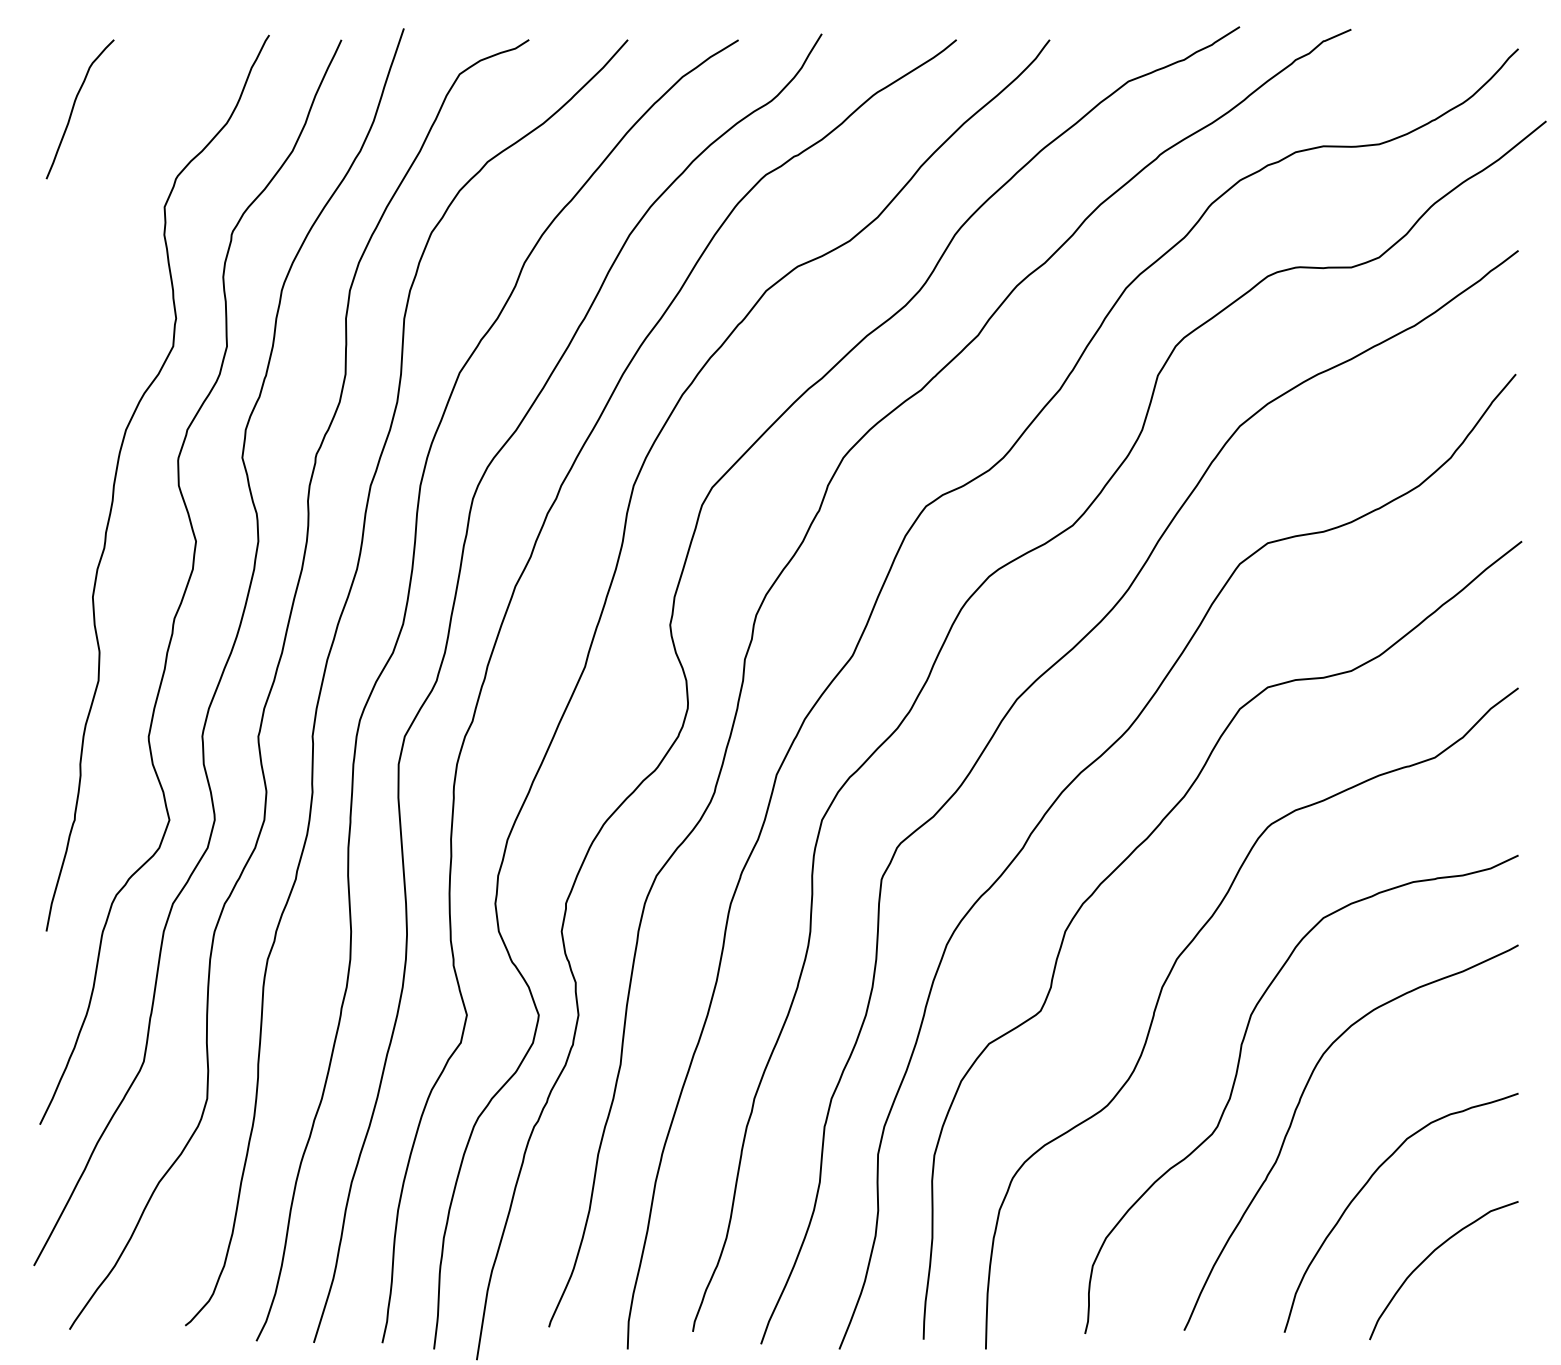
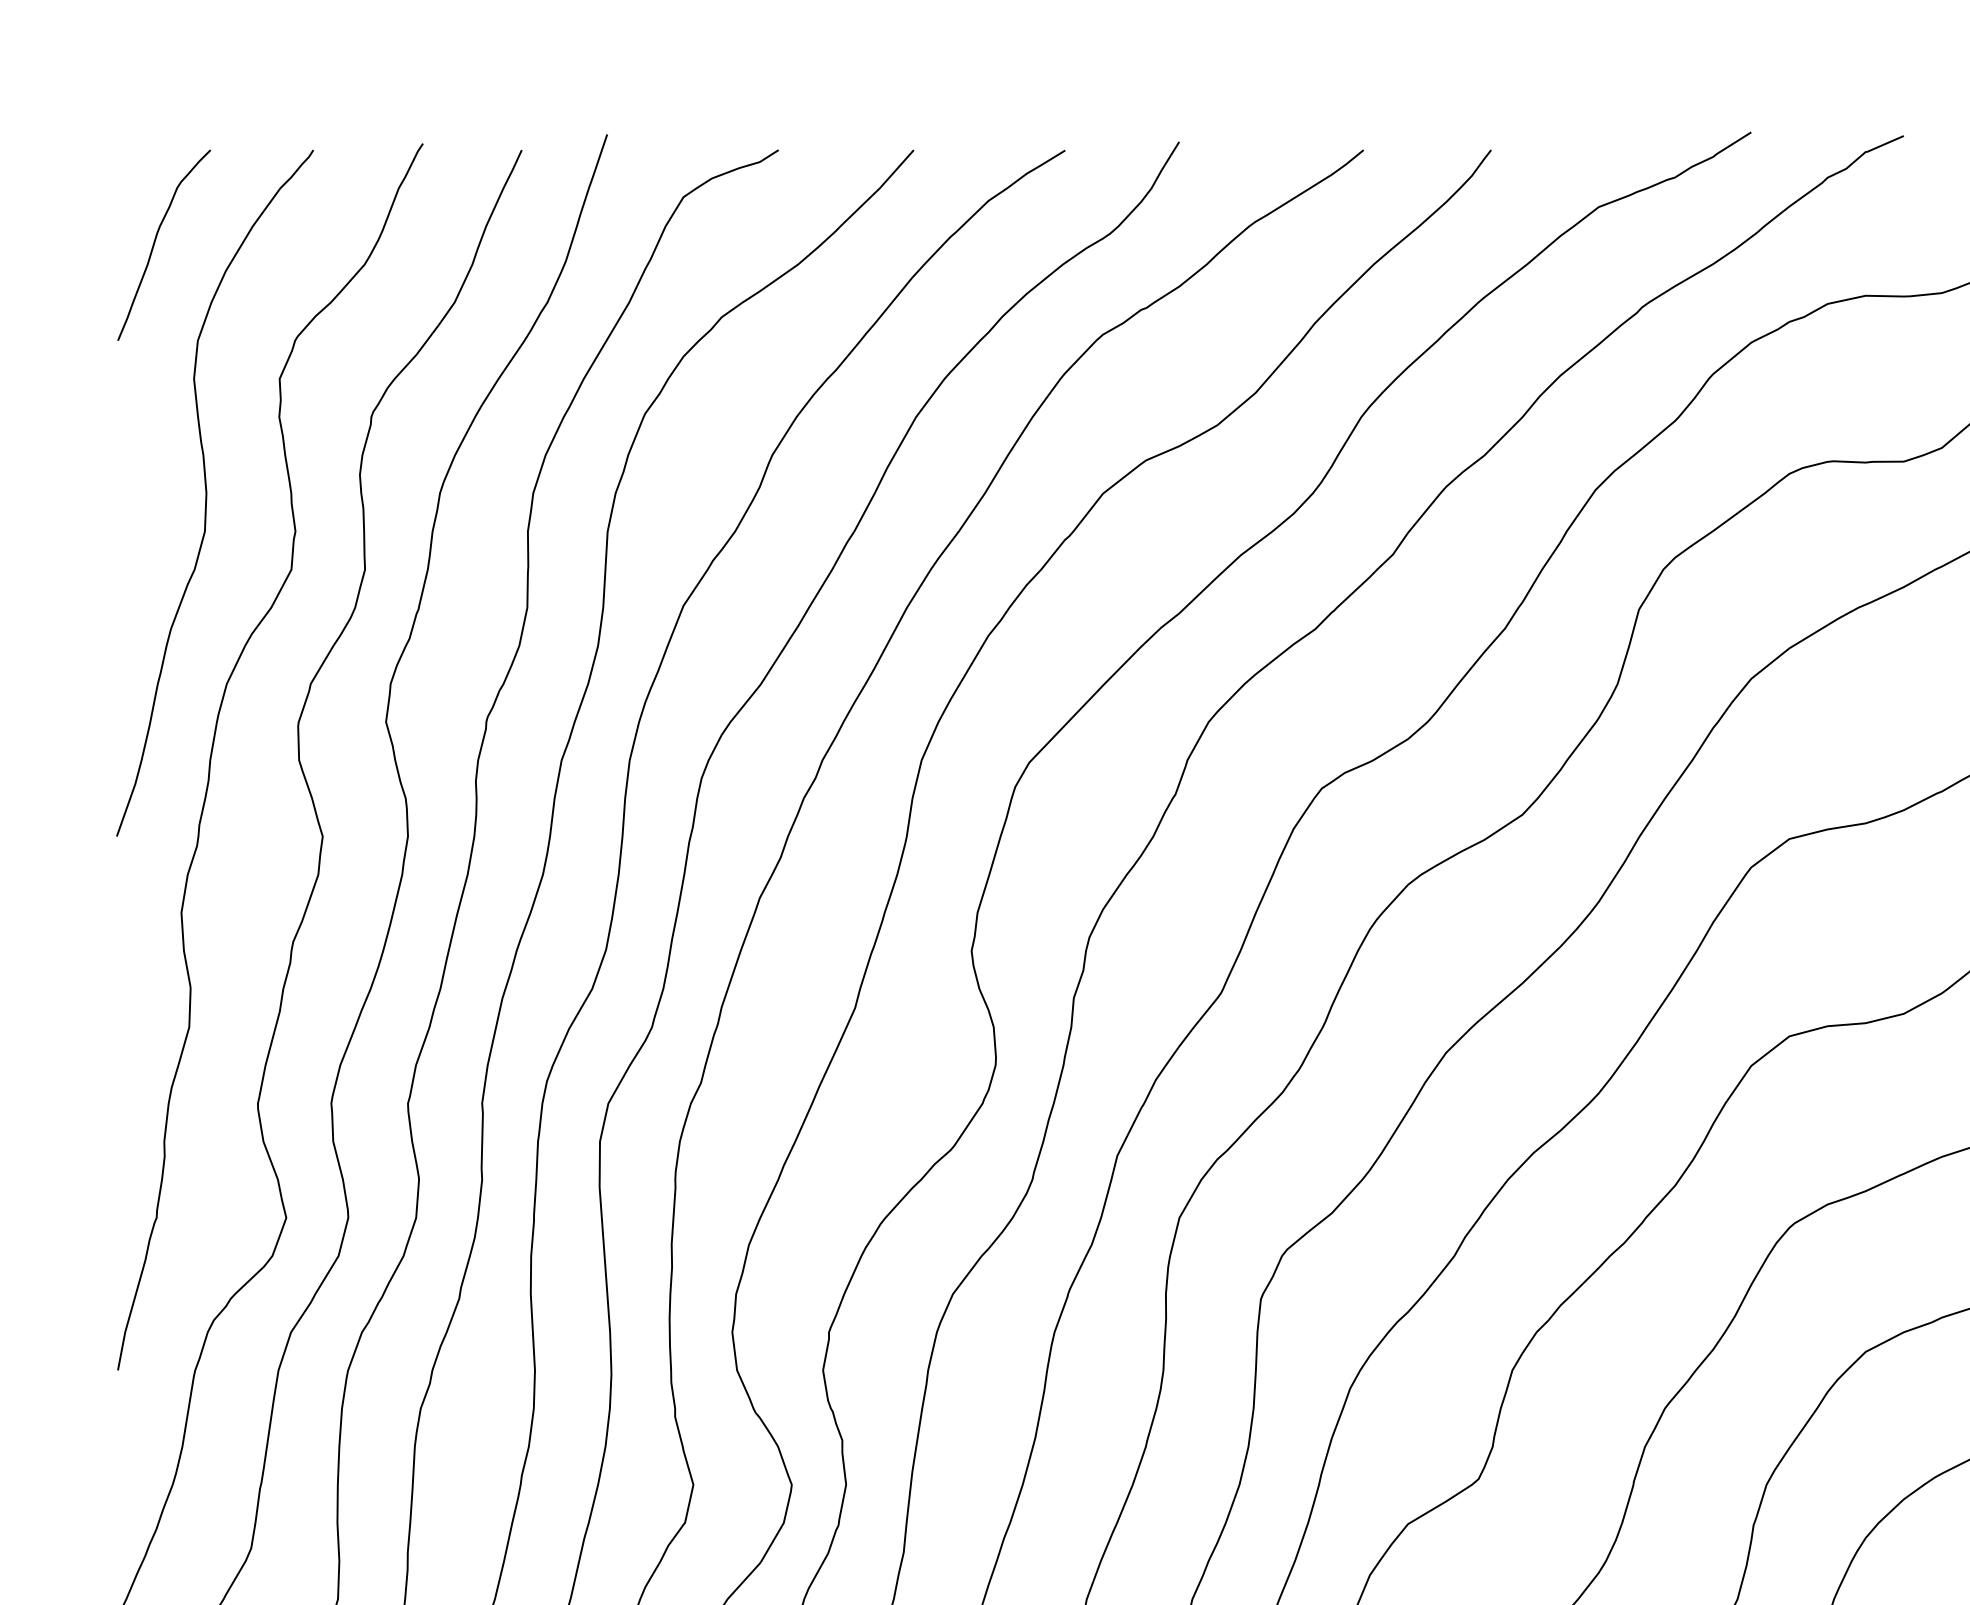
curve: (111, 290) -> (206, 493), added

